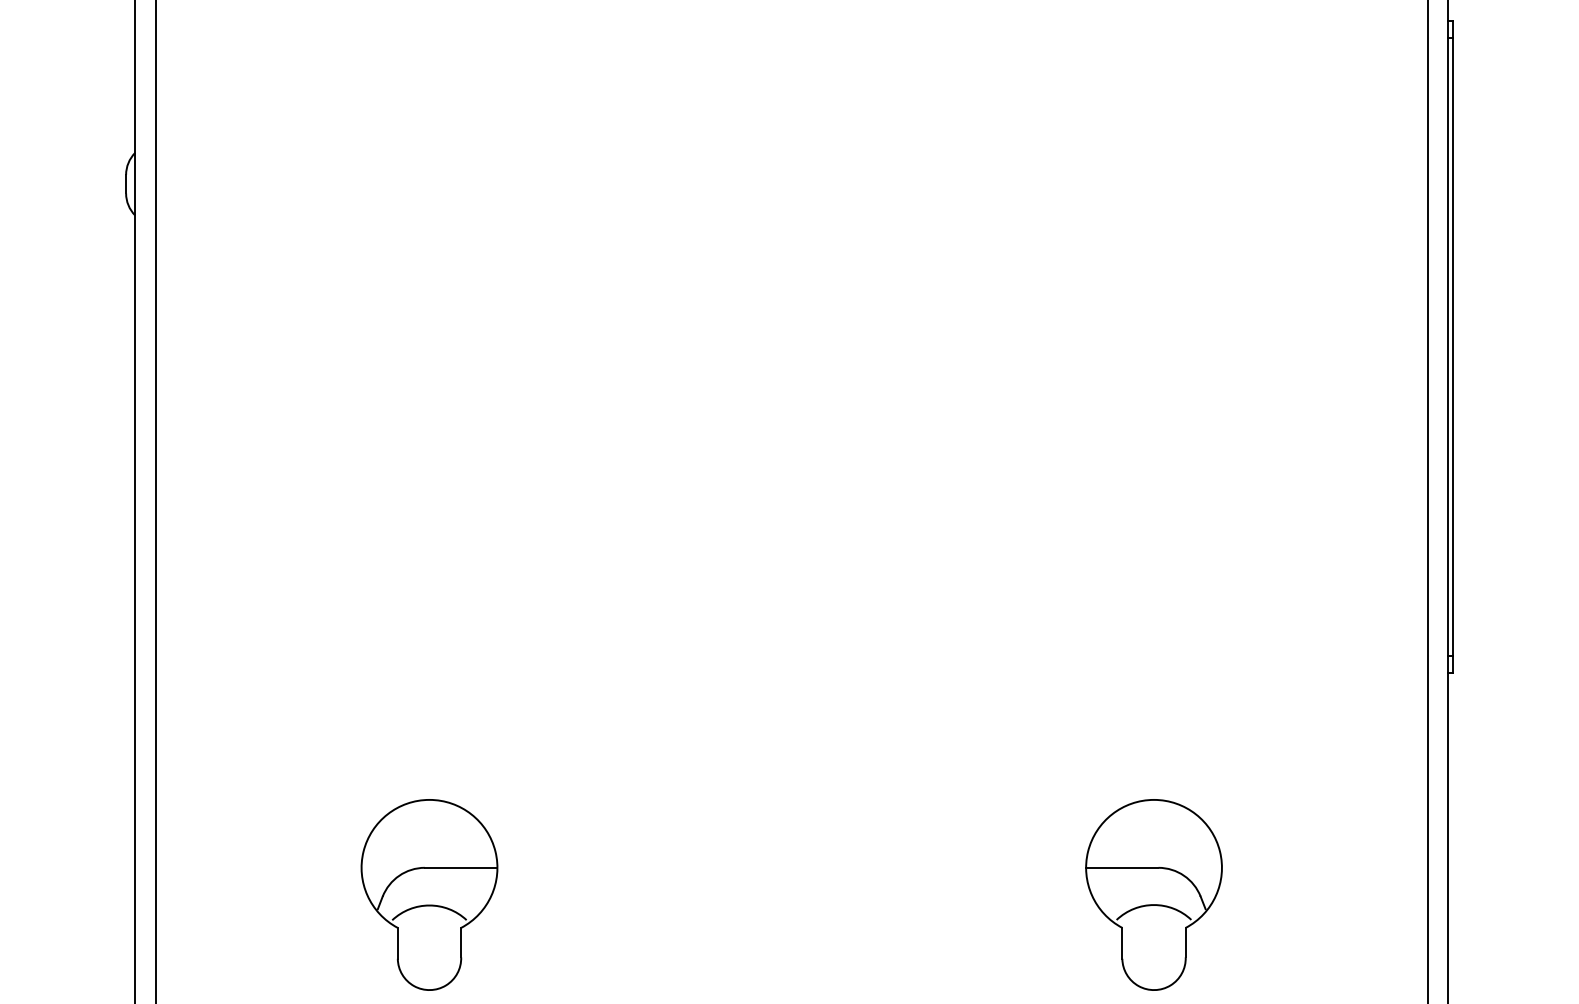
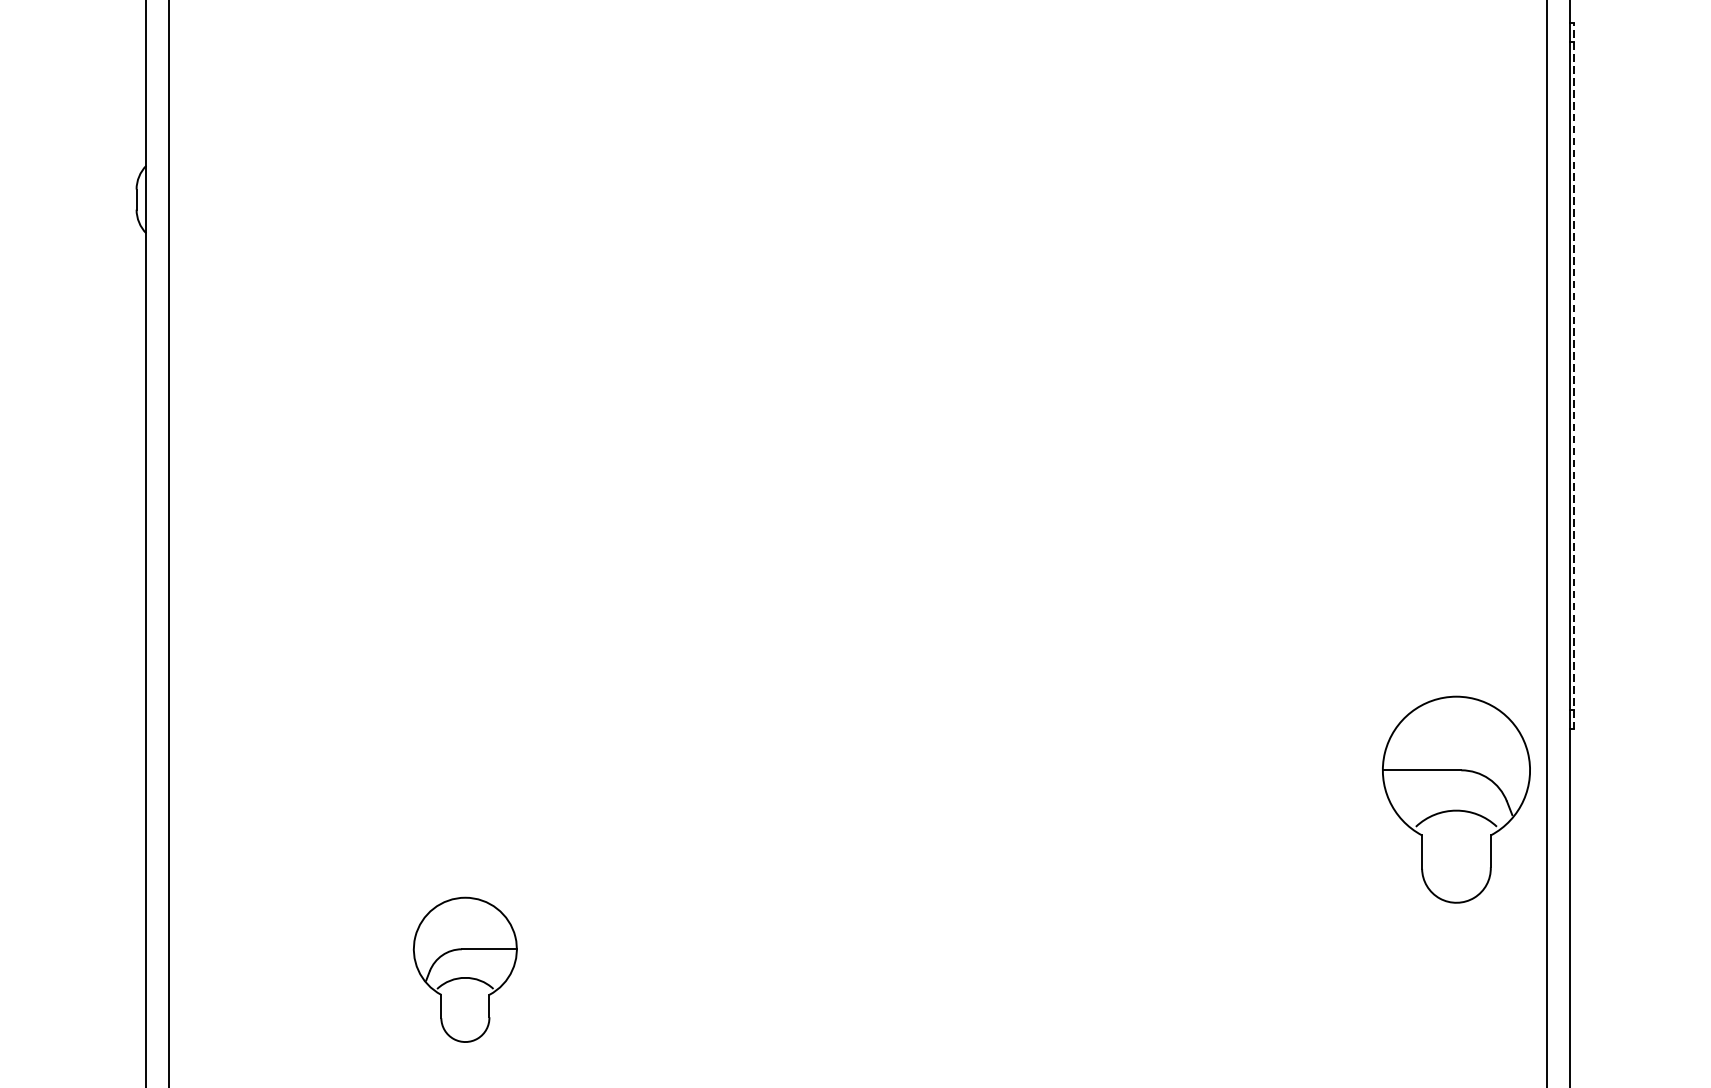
line: (1452, 346) -> (1573, 375), solid -> dashed
part: (429, 894) -> (465, 969), size x0.7
part: (1153, 894) -> (1455, 799), moved

